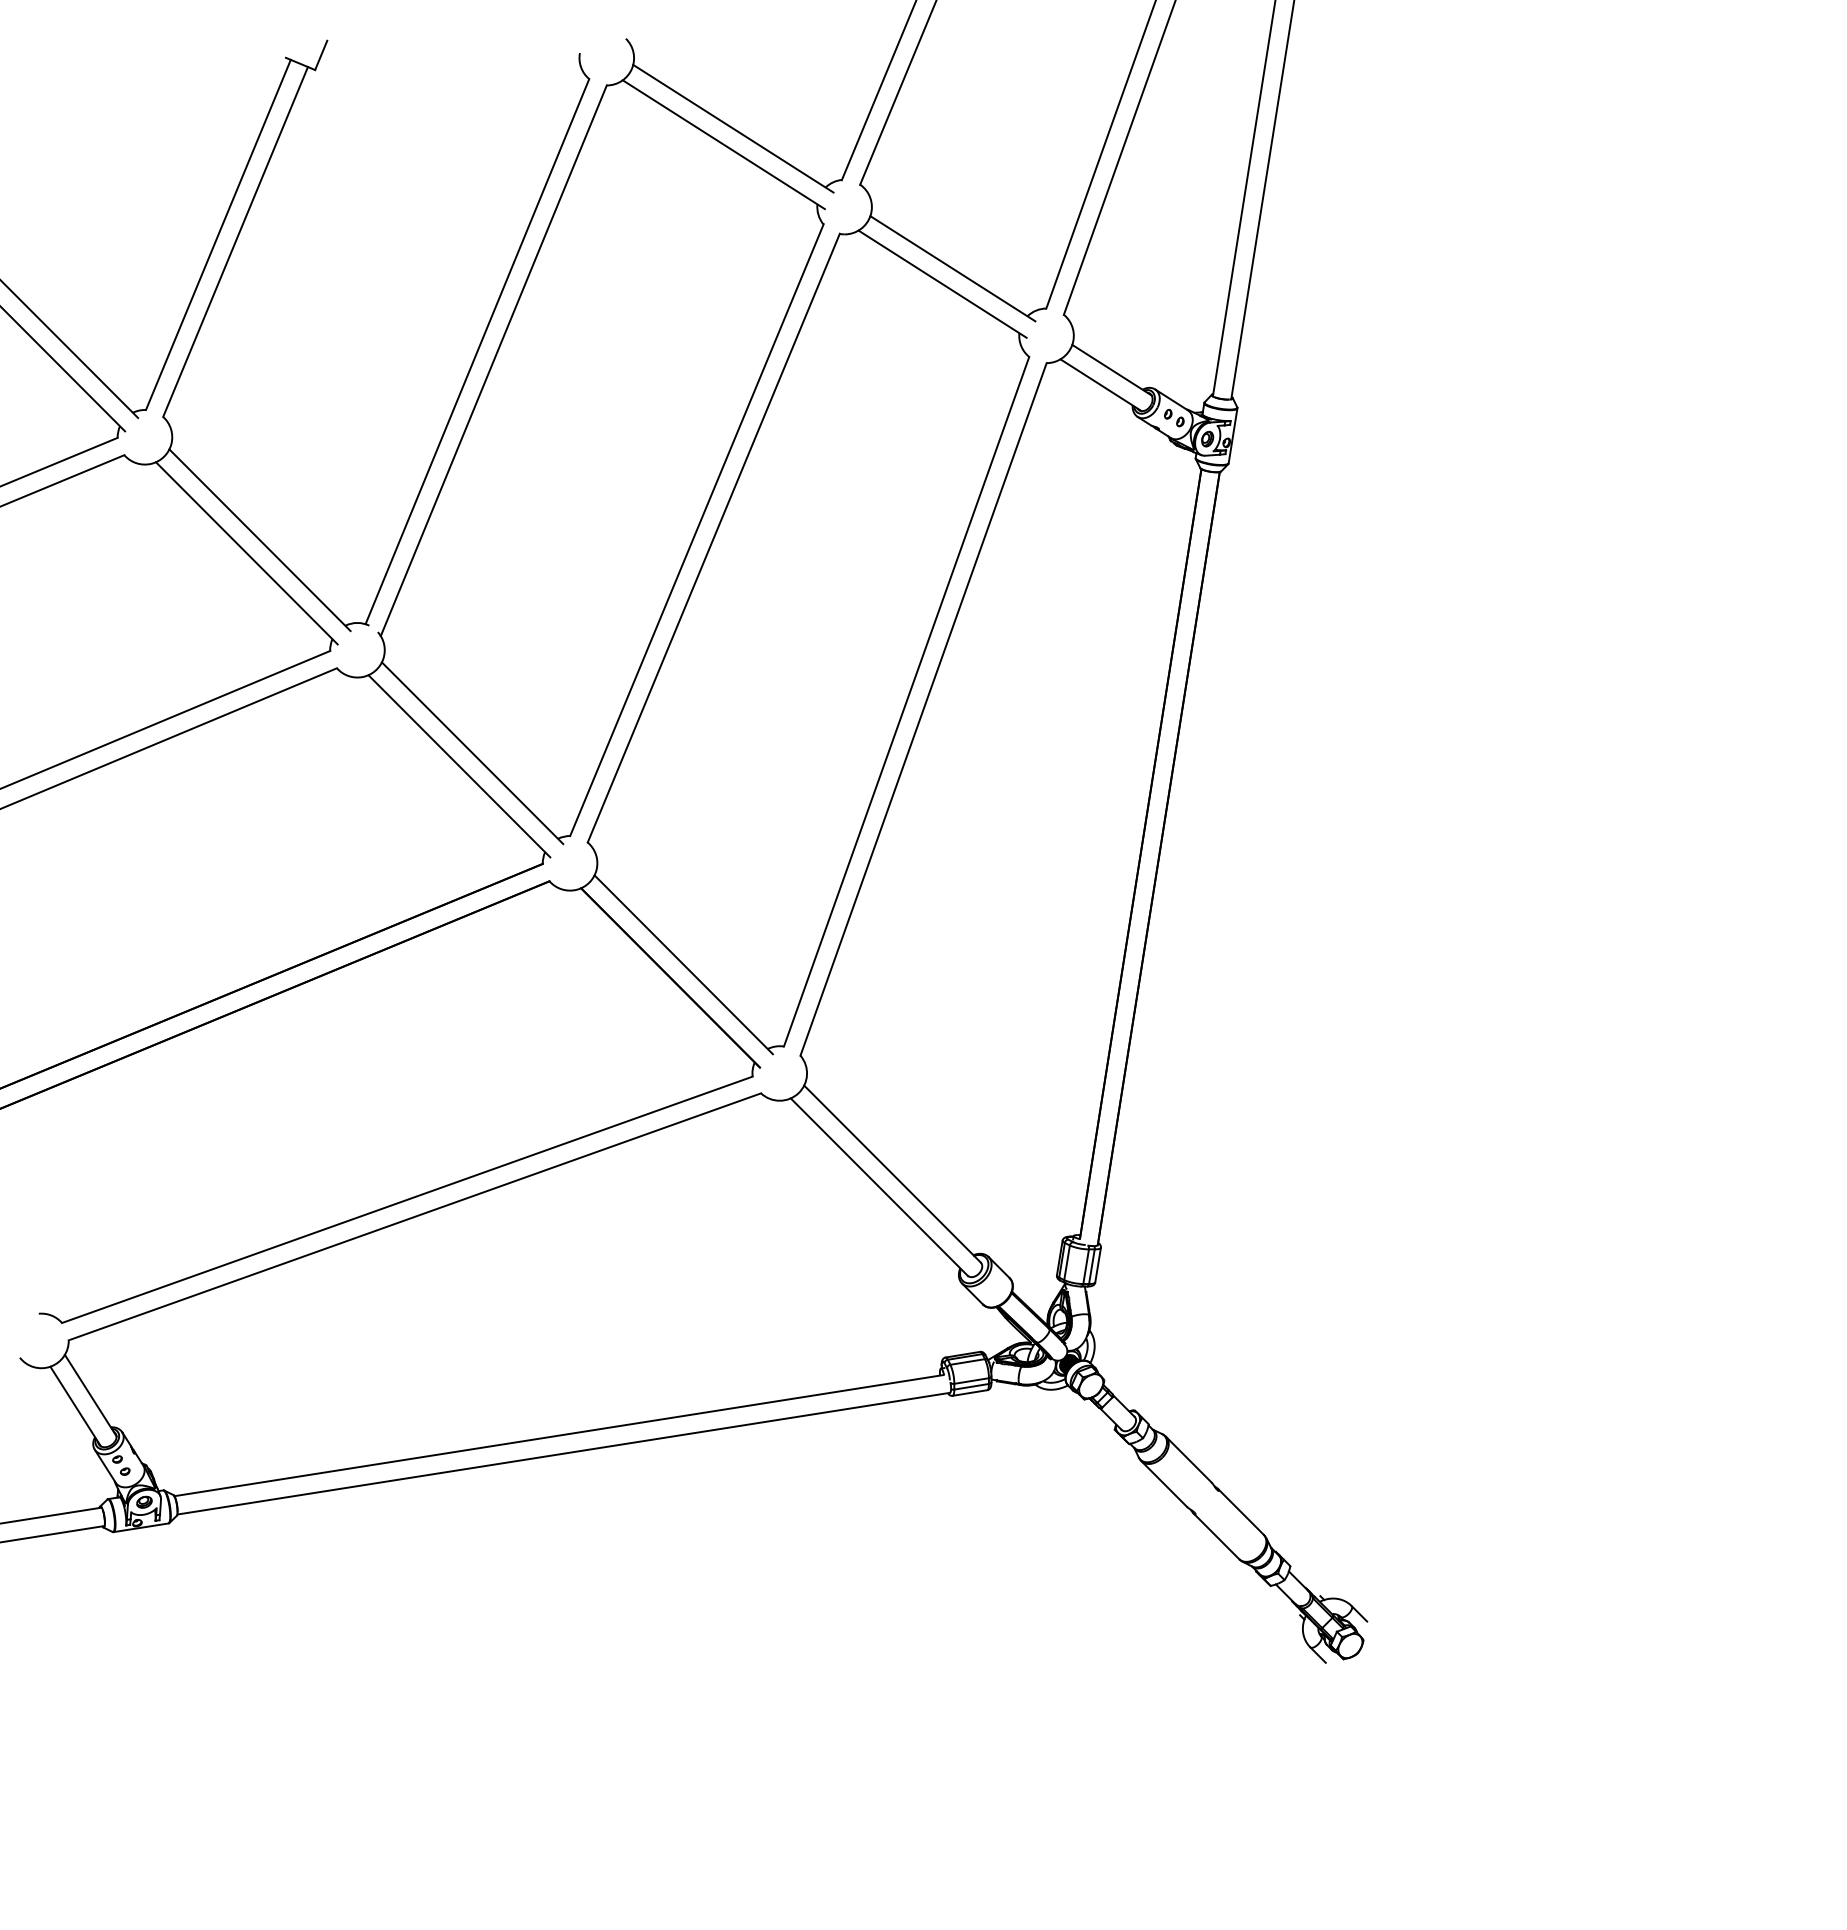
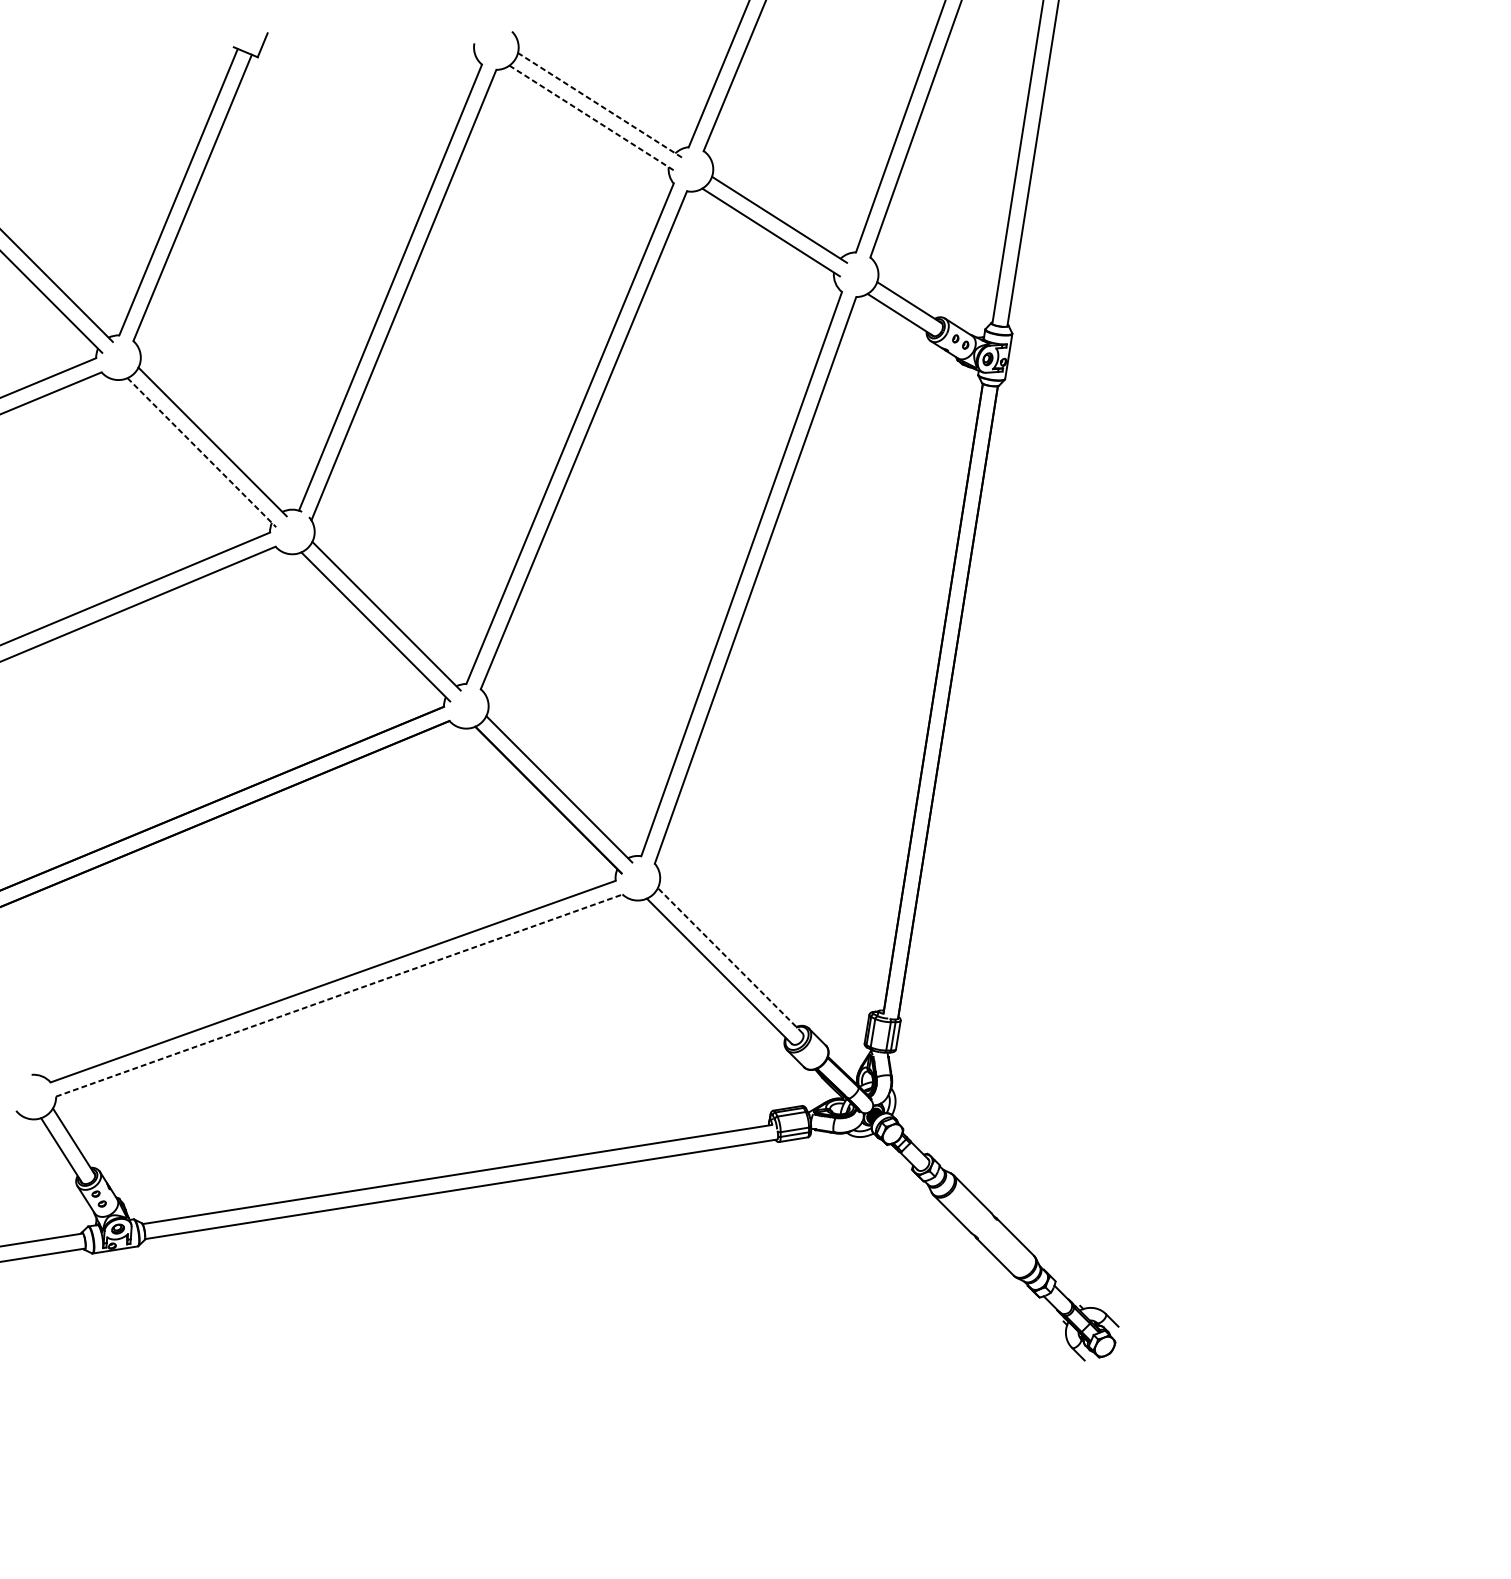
line: (733, 128) -> (600, 105), solid -> dashed
line: (723, 144) -> (591, 118), solid -> dashed
line: (246, 553) -> (201, 452), solid -> dashed
line: (892, 1173) -> (730, 960), solid -> dashed
line: (414, 1216) -> (339, 995), solid -> dashed

